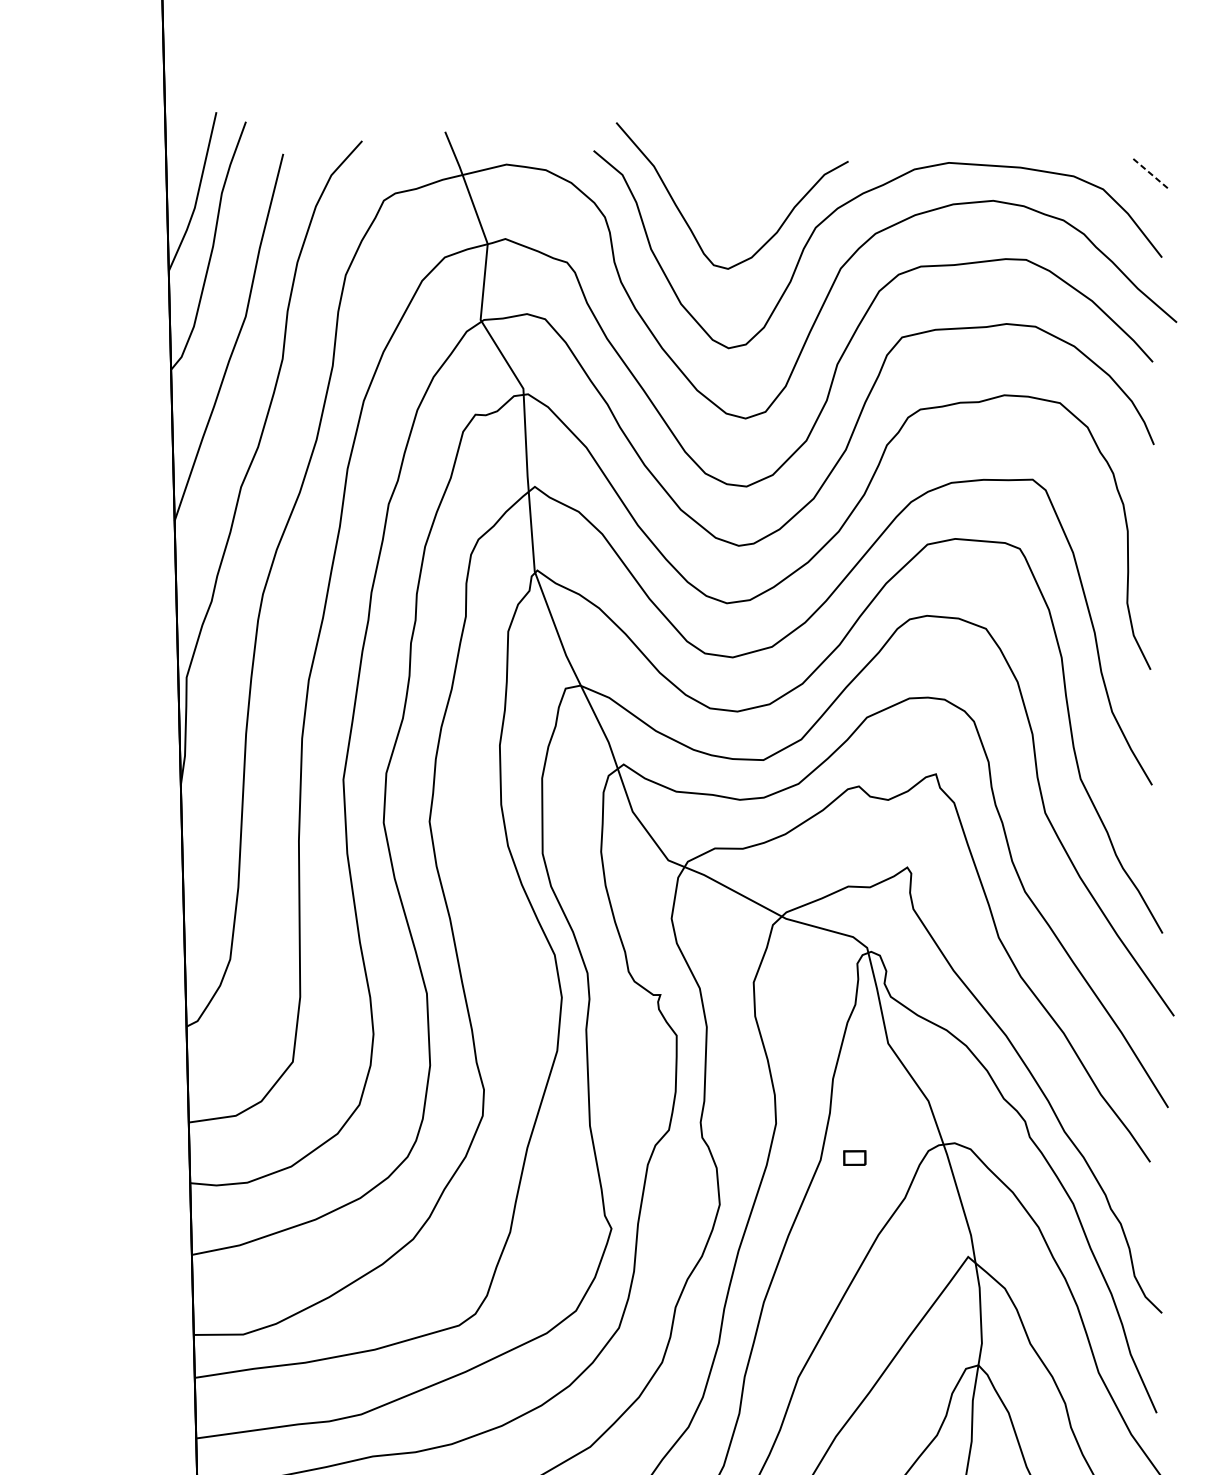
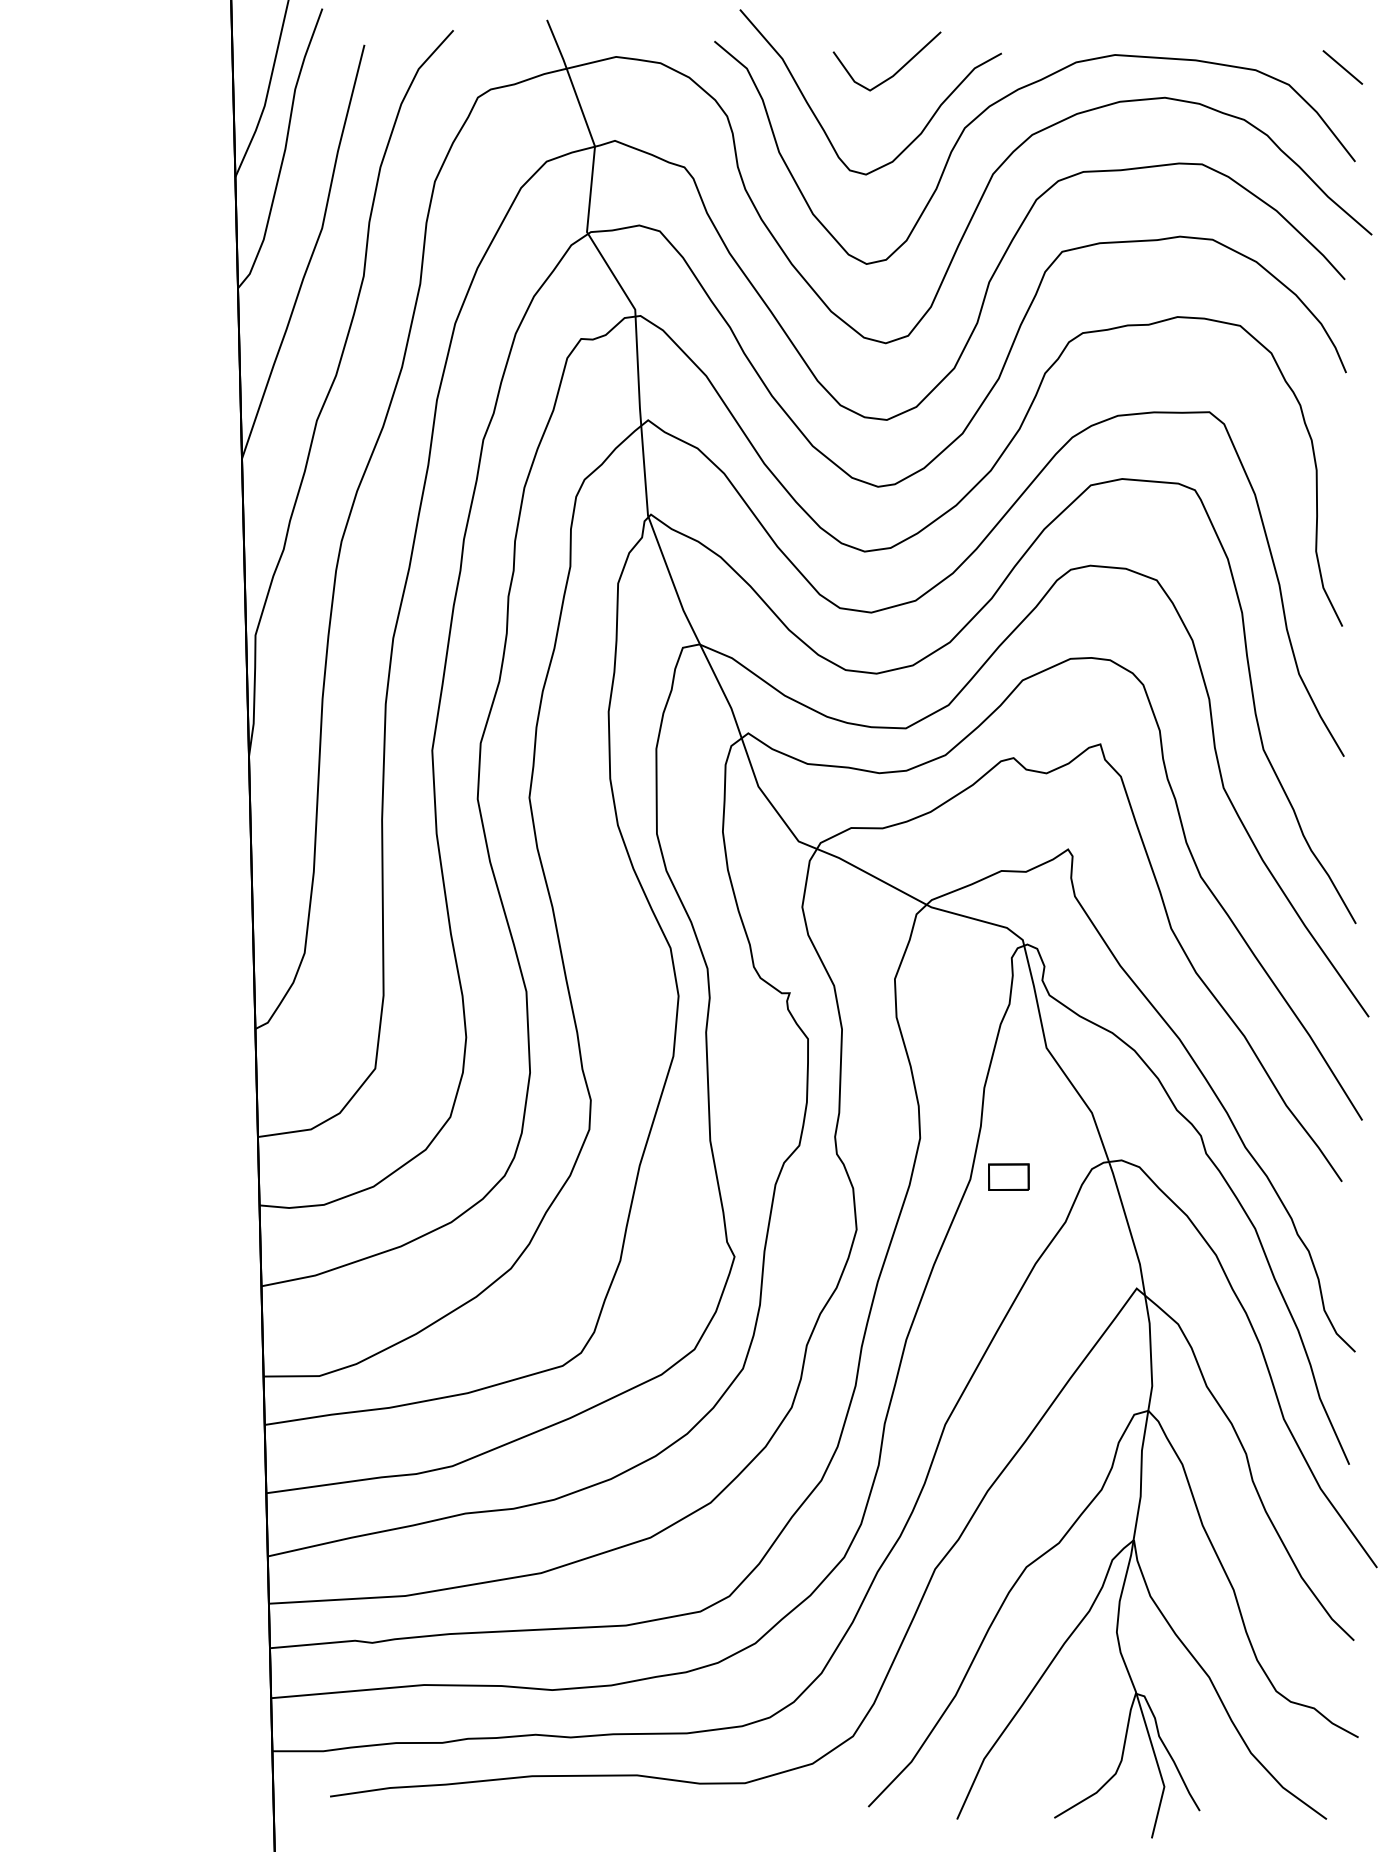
line: (1151, 173) -> (1343, 67), dashed -> solid
line: (755, 177) -> (896, 71), added
part: (854, 1157) -> (1008, 1176), size x1.67

